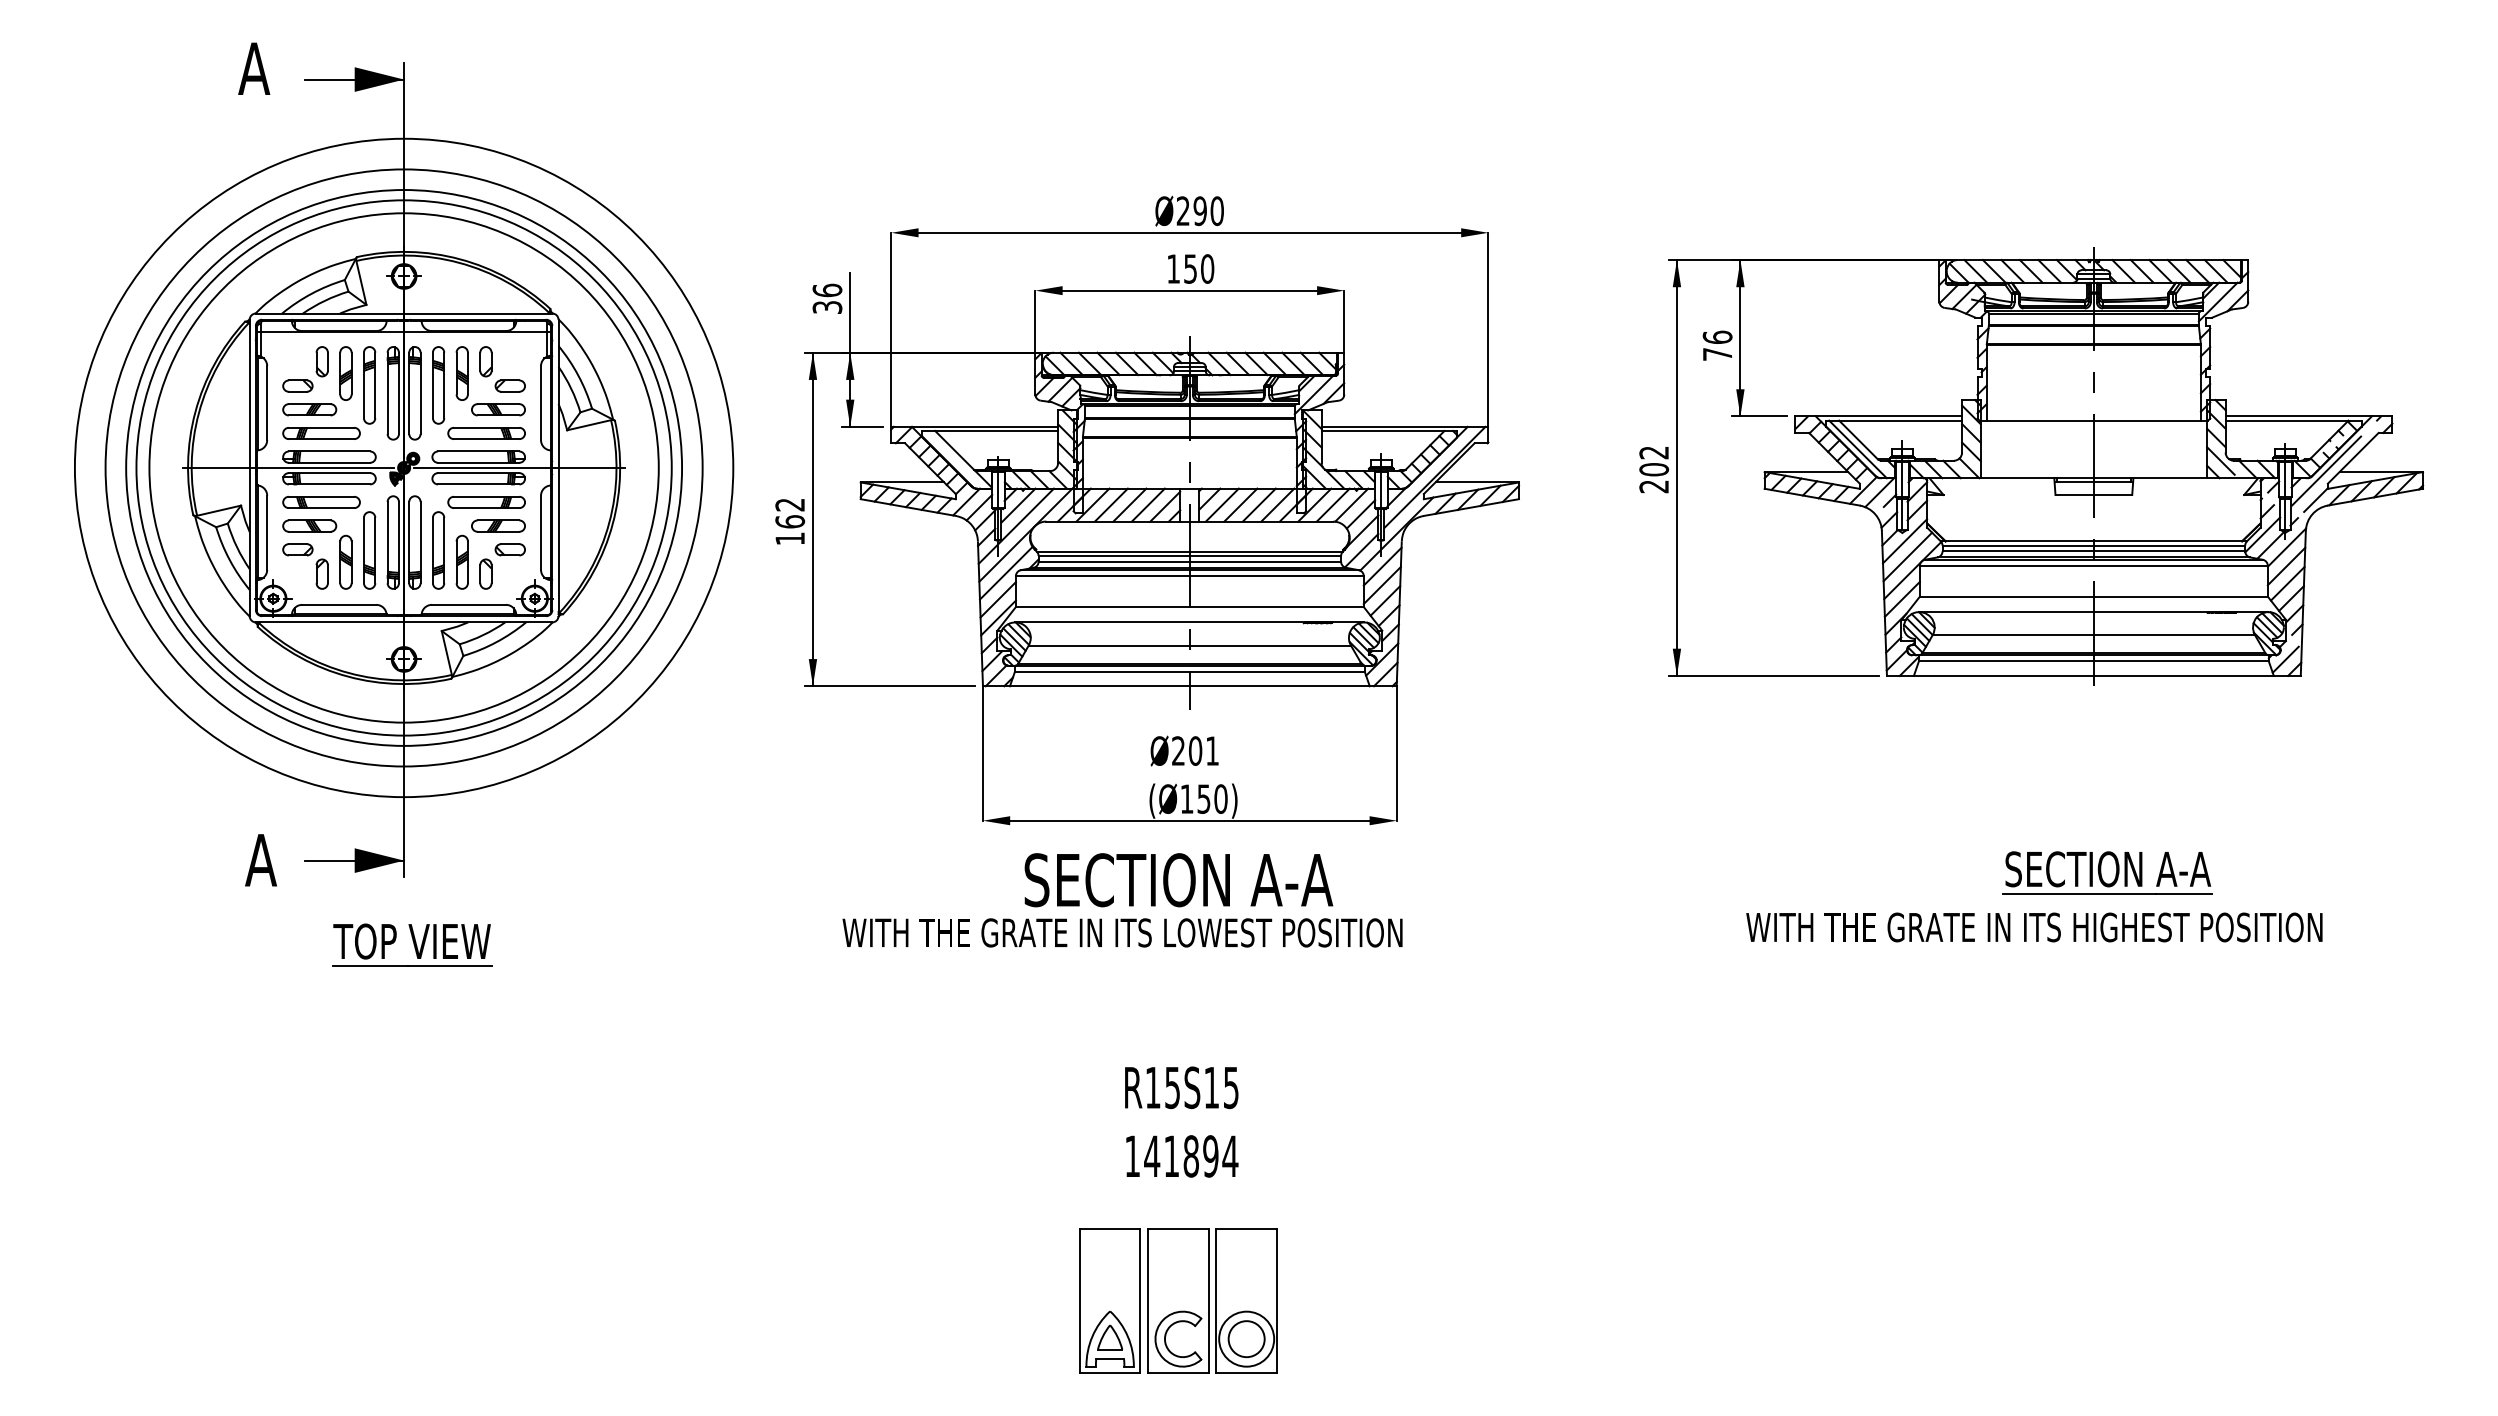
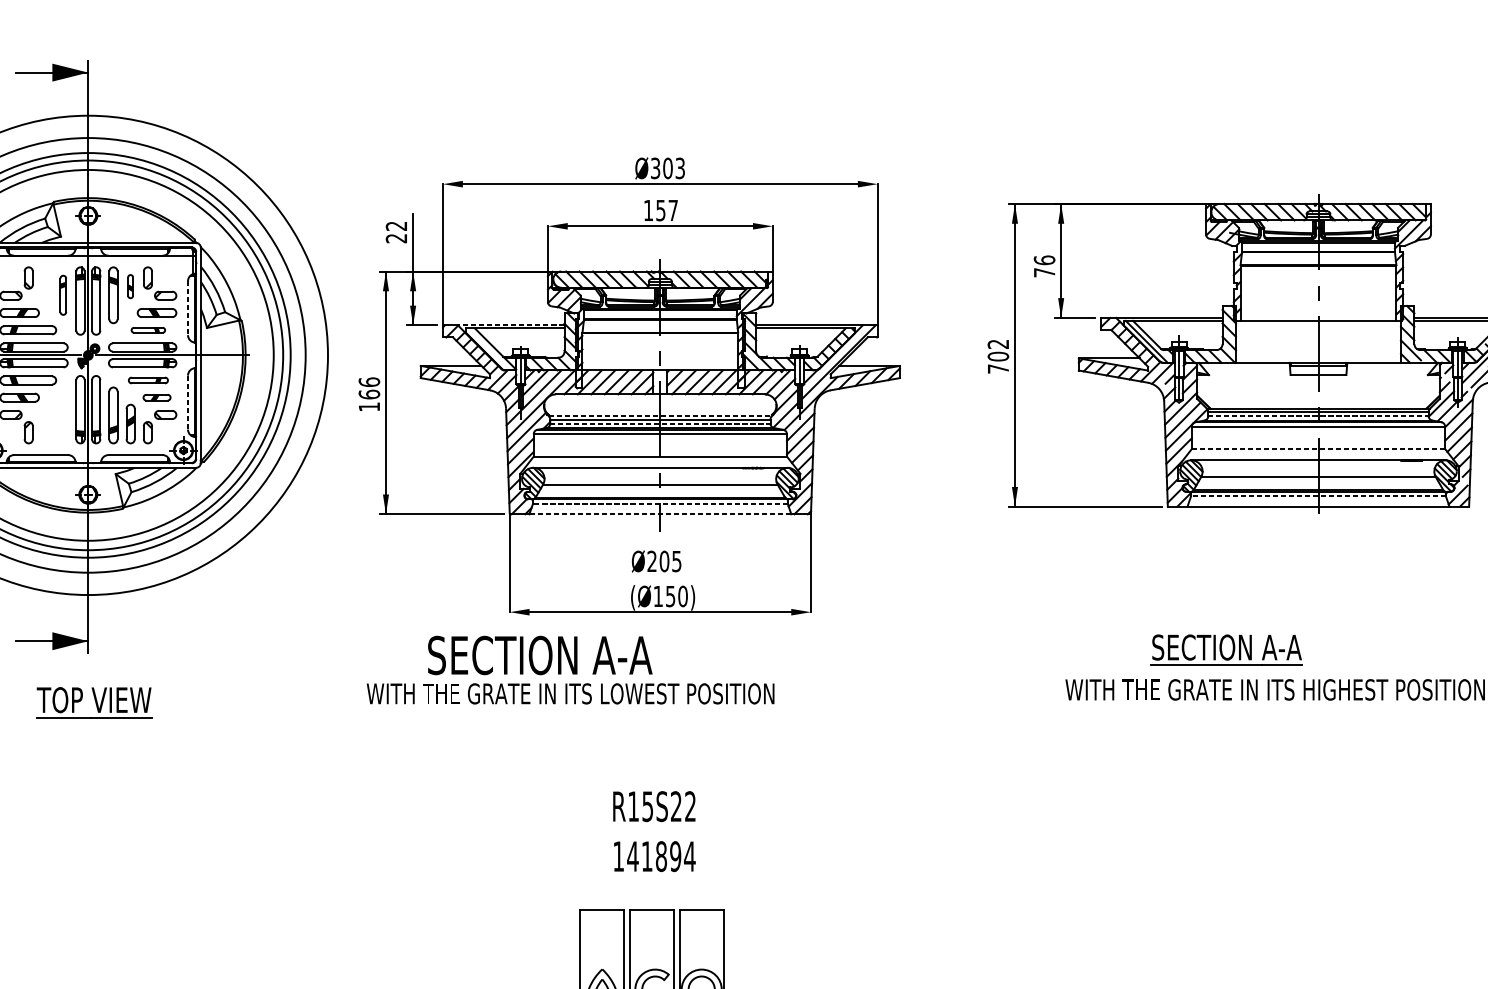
text: (1200, 211) -> (668, 168), Ø290 -> Ø303
text: (1207, 268) -> (673, 210), 150 -> 157
text: (827, 298) -> (396, 232), 36 -> 22
part: (345, 373) -> (45, 286), removed
part: (461, 373) -> (130, 286), size x0.6
part: (369, 385) -> (63, 295), size x0.7
line: (541, 403) -> (188, 308), solid -> dashed
line: (984, 426) -> (510, 325), solid -> dashed
part: (486, 433) -> (148, 330), size x0.6
text: (1653, 486) -> (997, 368), 202 -> 702
part: (486, 502) -> (148, 380), size x0.7
text: (790, 504) -> (369, 381), 162 -> 166
part: (498, 525) -> (157, 397), size x0.7
line: (541, 533) -> (188, 403), solid -> dashed
part: (369, 550) -> (63, 415), removed
line: (1190, 551) -> (660, 416), solid -> dashed
line: (2094, 551) -> (1318, 416), solid -> dashed
part: (345, 561) -> (45, 423), removed
line: (1190, 561) -> (660, 423), solid -> dashed
line: (2093, 596) -> (1318, 448), solid -> dashed
line: (2093, 661) -> (1318, 496), solid -> dashed
line: (1189, 671) -> (660, 503), solid -> dashed
line: (1189, 686) -> (660, 514), solid -> dashed
text: (1212, 750) -> (676, 561), Ø201 -> Ø205
part: (2107, 872) -> (1226, 649), moved
text: (1178, 880) -> (539, 655), moved
text: (1122, 932) -> (570, 693), moved
text: (1221, 1087) -> (683, 806), R15S15 -> R15S22

